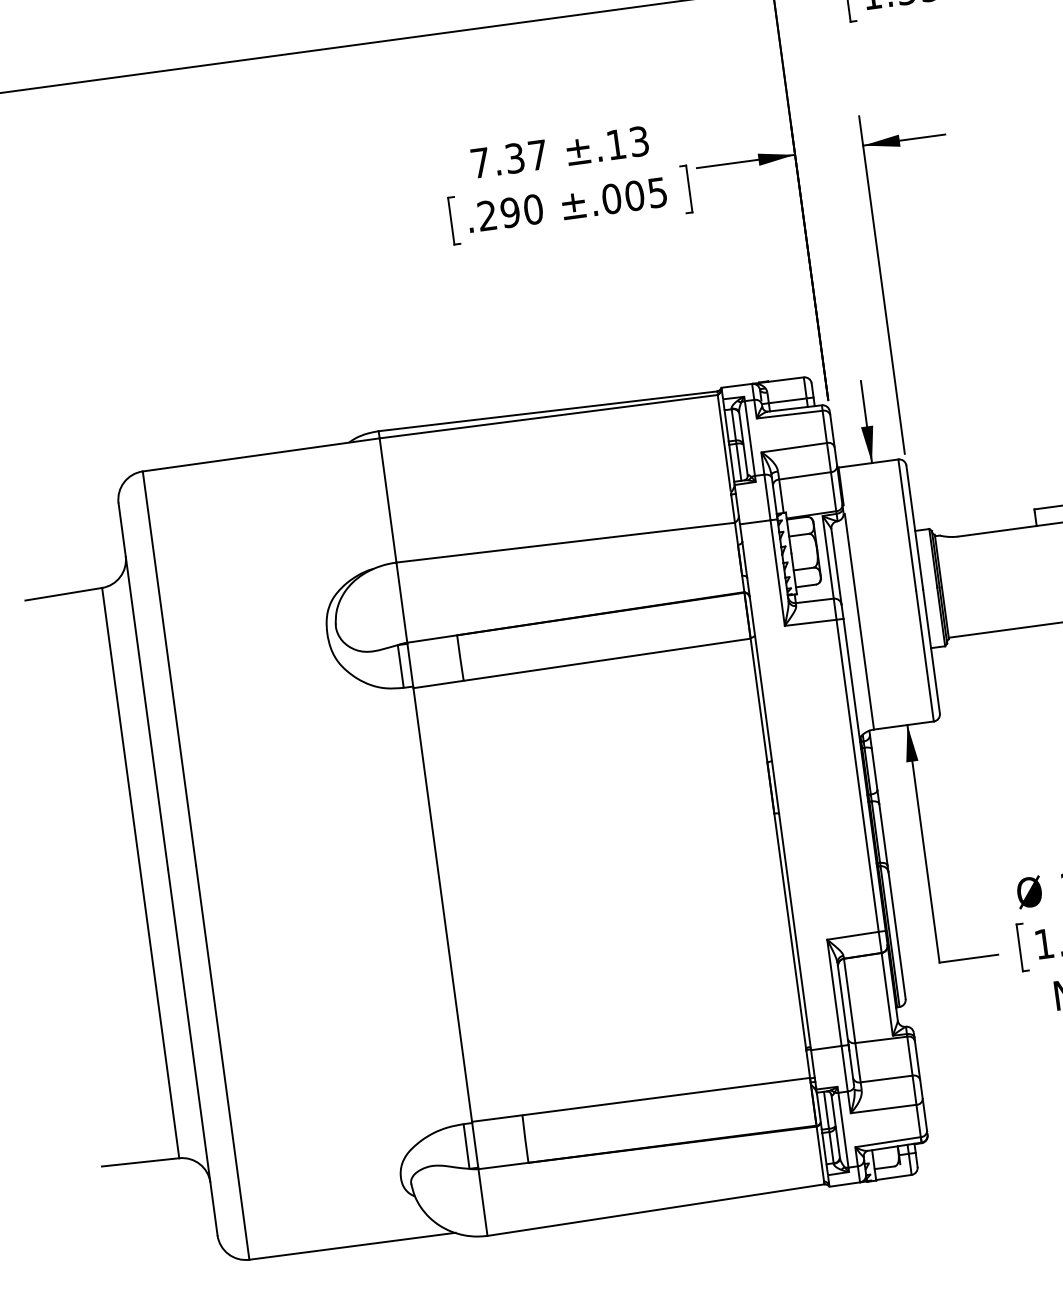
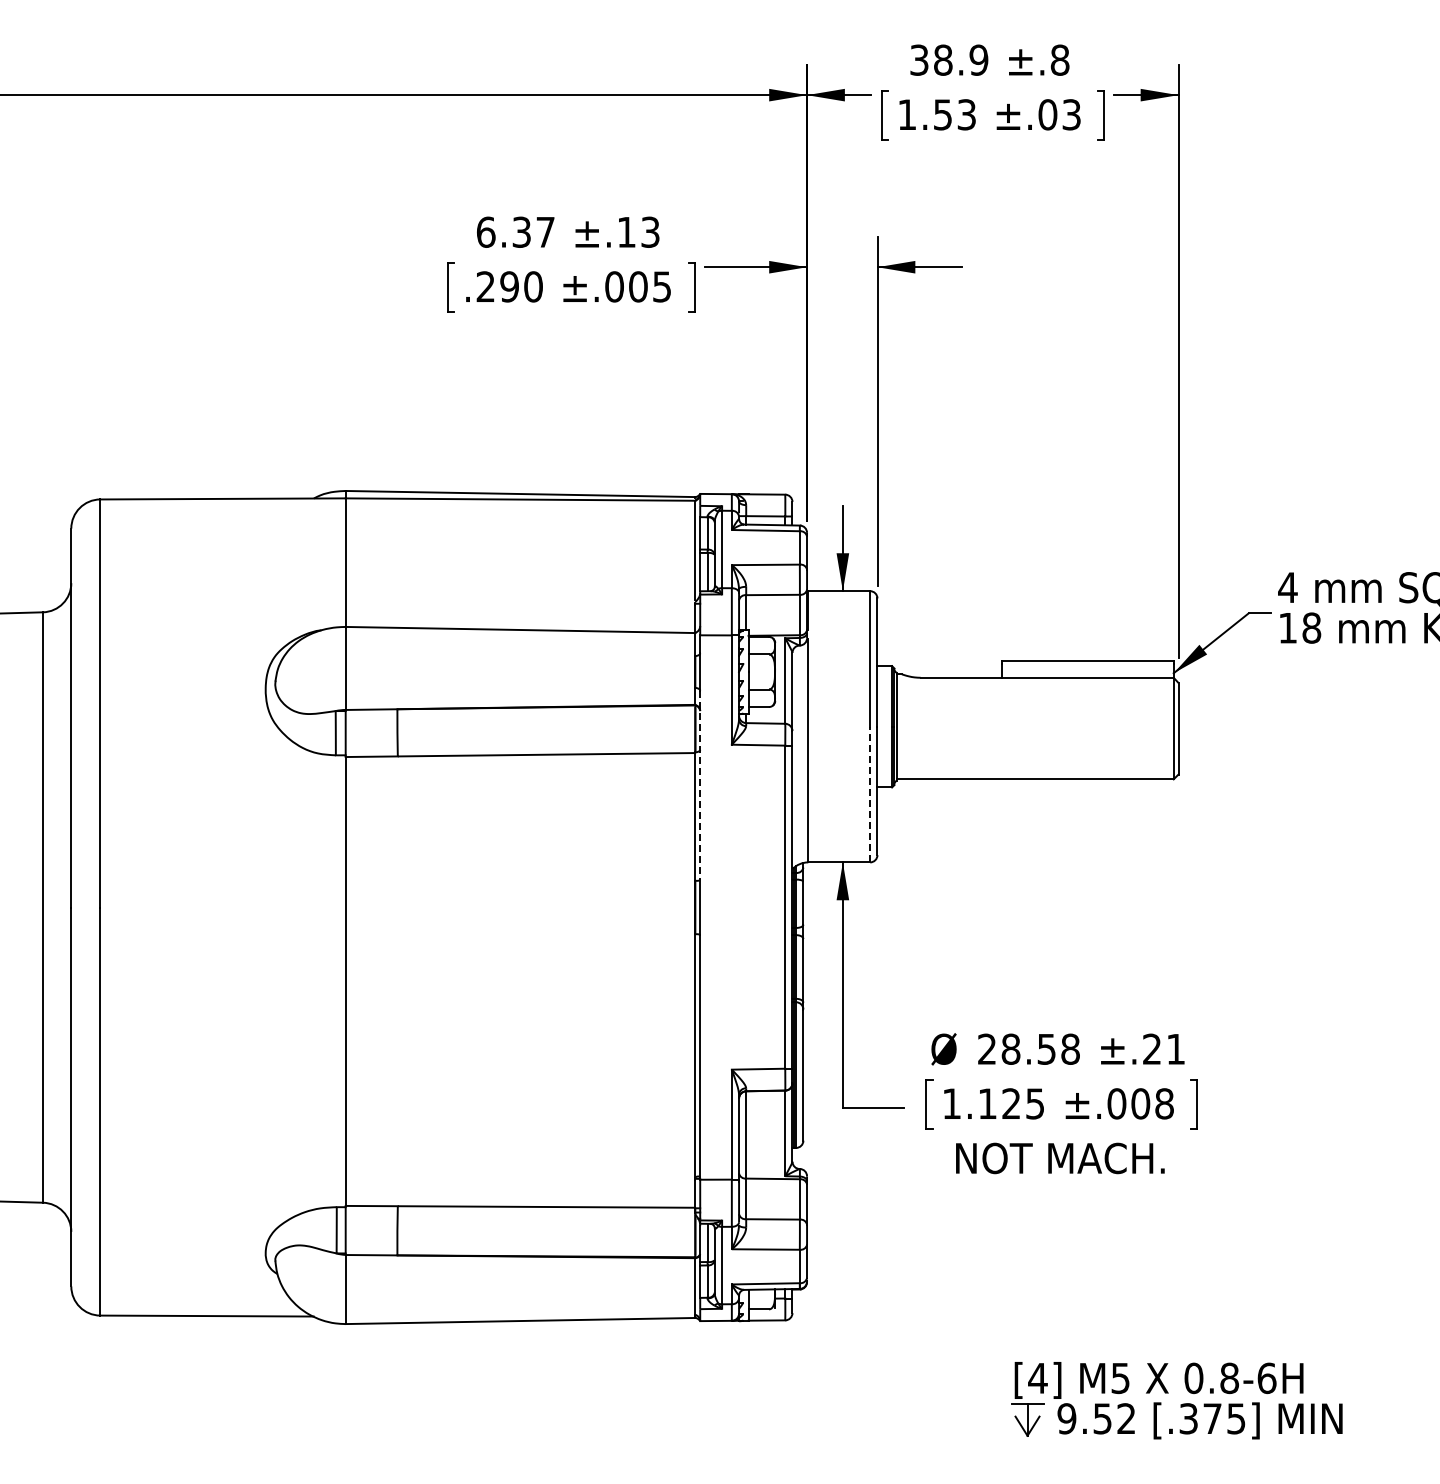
text: (480, 162) -> (486, 231), 7.37 -> 6.37
line: (925, 655) -> (870, 794), solid -> dashed
line: (759, 669) -> (700, 785), solid -> dashed

